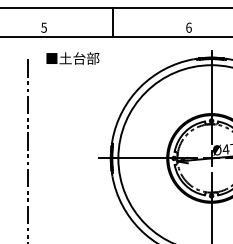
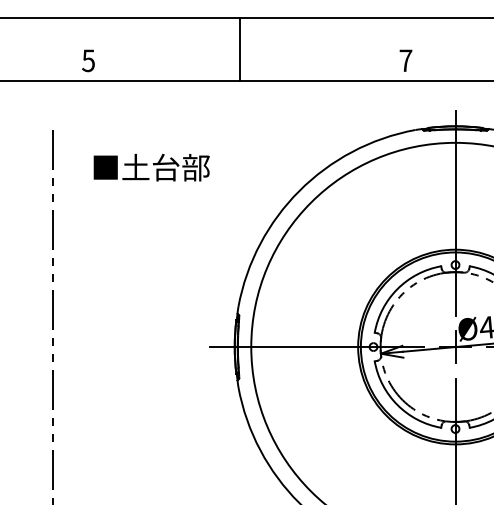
text: (188, 27) -> (404, 60), 6 -> 7
text: (72, 58) -> (150, 167), moved

